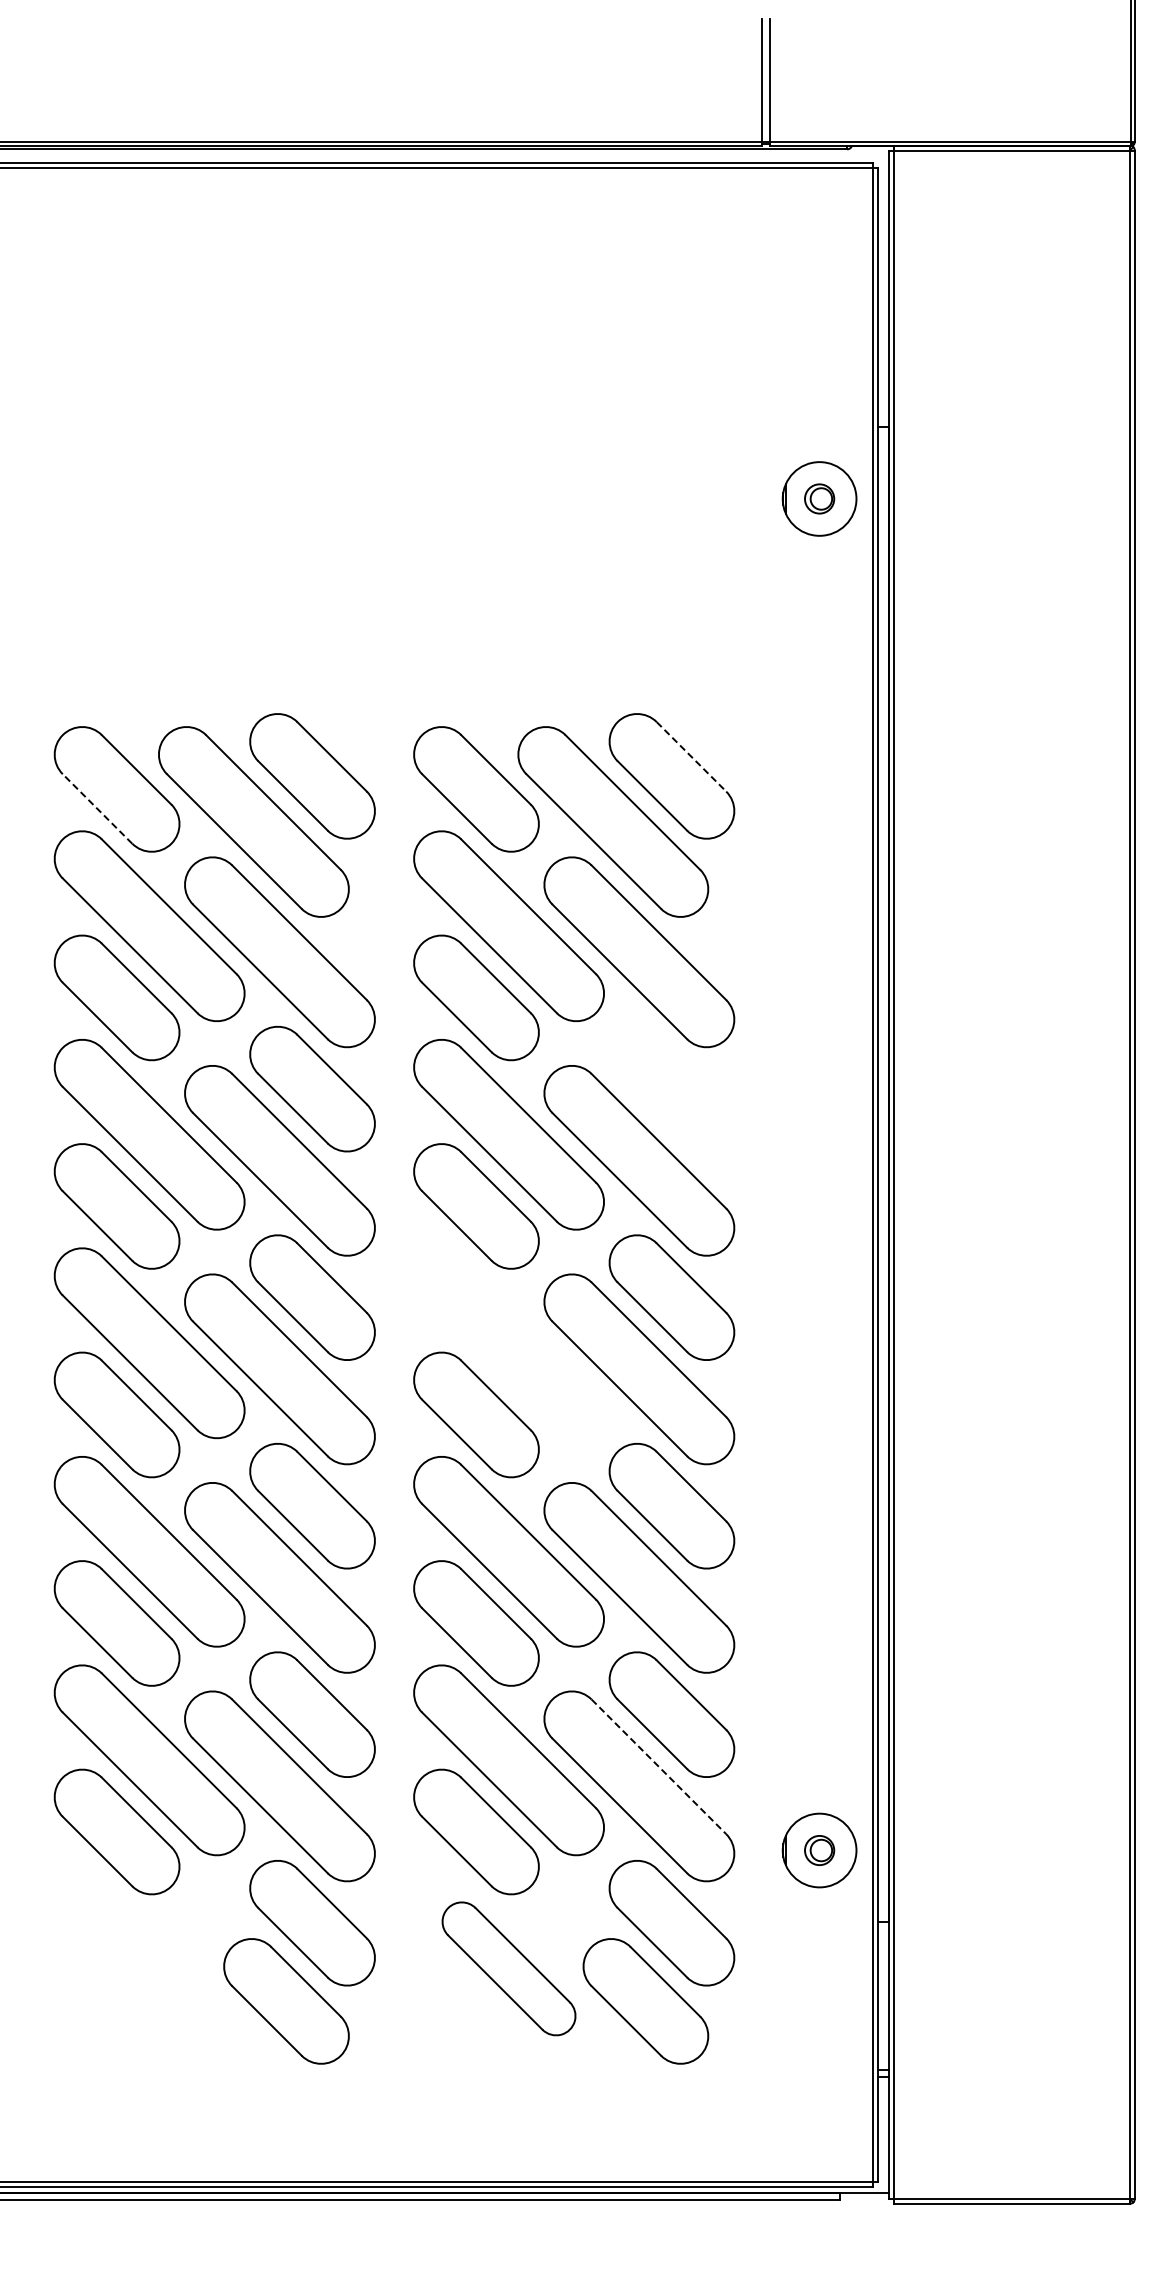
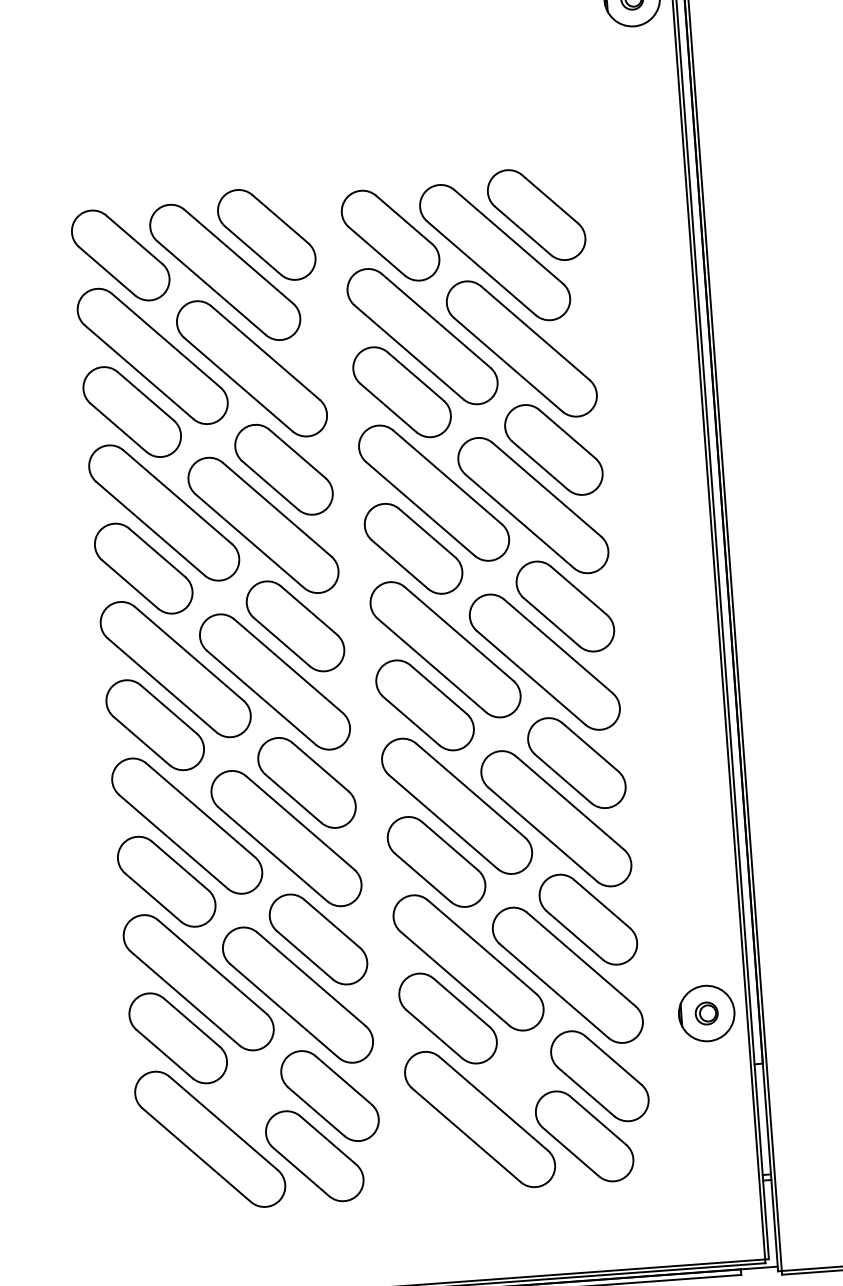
line: (691, 757) -> (550, 199), dashed -> solid
line: (97, 808) -> (107, 270), dashed -> solid
part: (671, 1089) -> (553, 450), added
part: (508, 1343) -> (445, 649), added
line: (659, 1767) -> (581, 960), dashed -> solid
part: (149, 1968) -> (210, 1139), added
part: (508, 1968) -> (479, 1119), size x1.43

